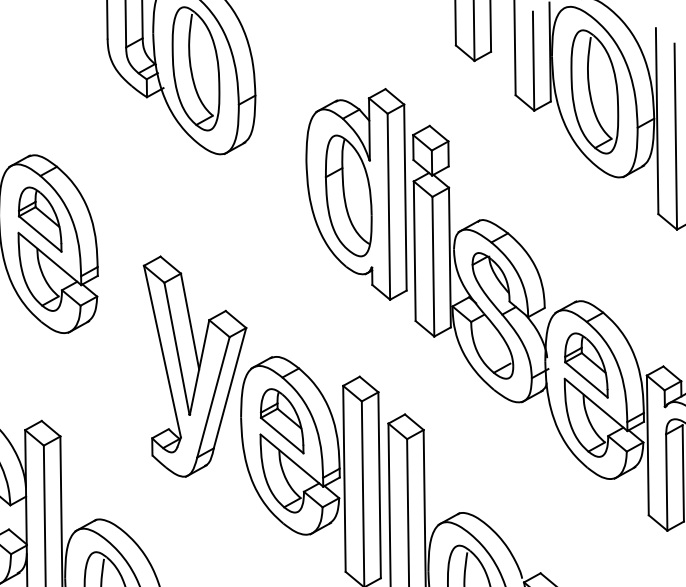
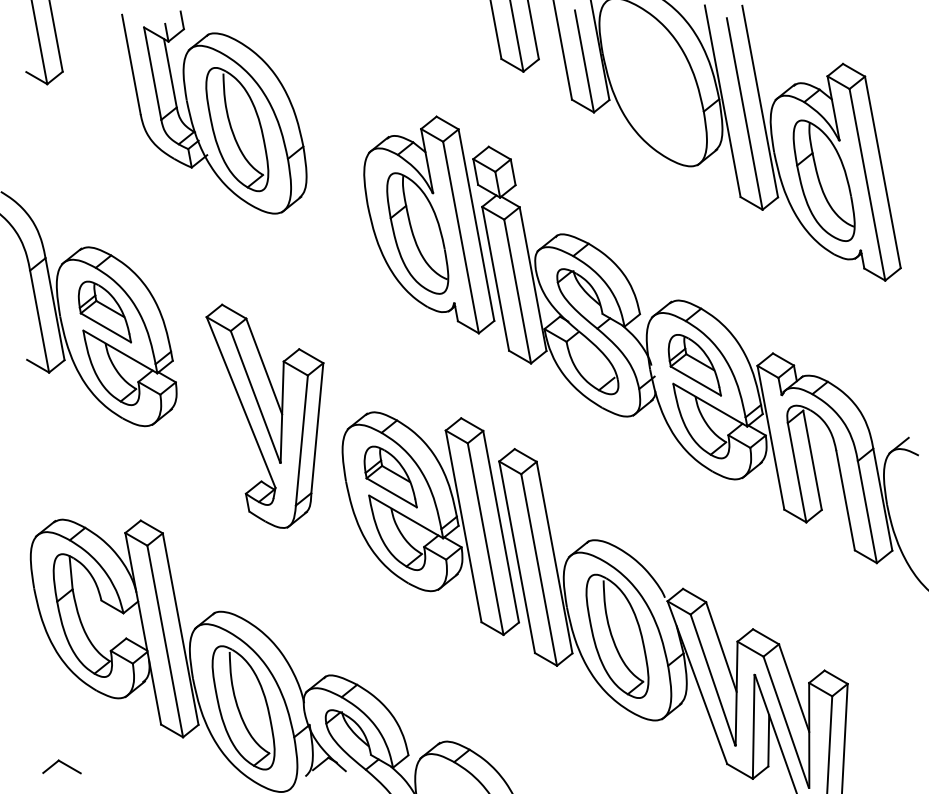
part: (595, 91) -> (653, 81), removed
part: (182, 367) -> (264, 415), moved

